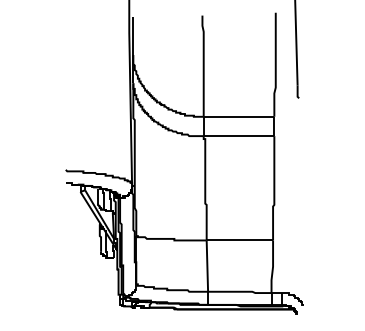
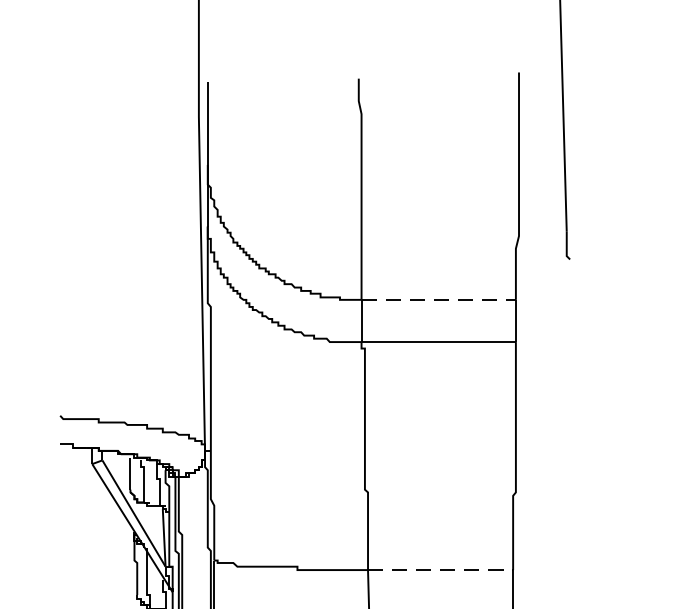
line: (239, 116) -> (439, 299), solid -> dashed
line: (240, 240) -> (441, 570), solid -> dashed

